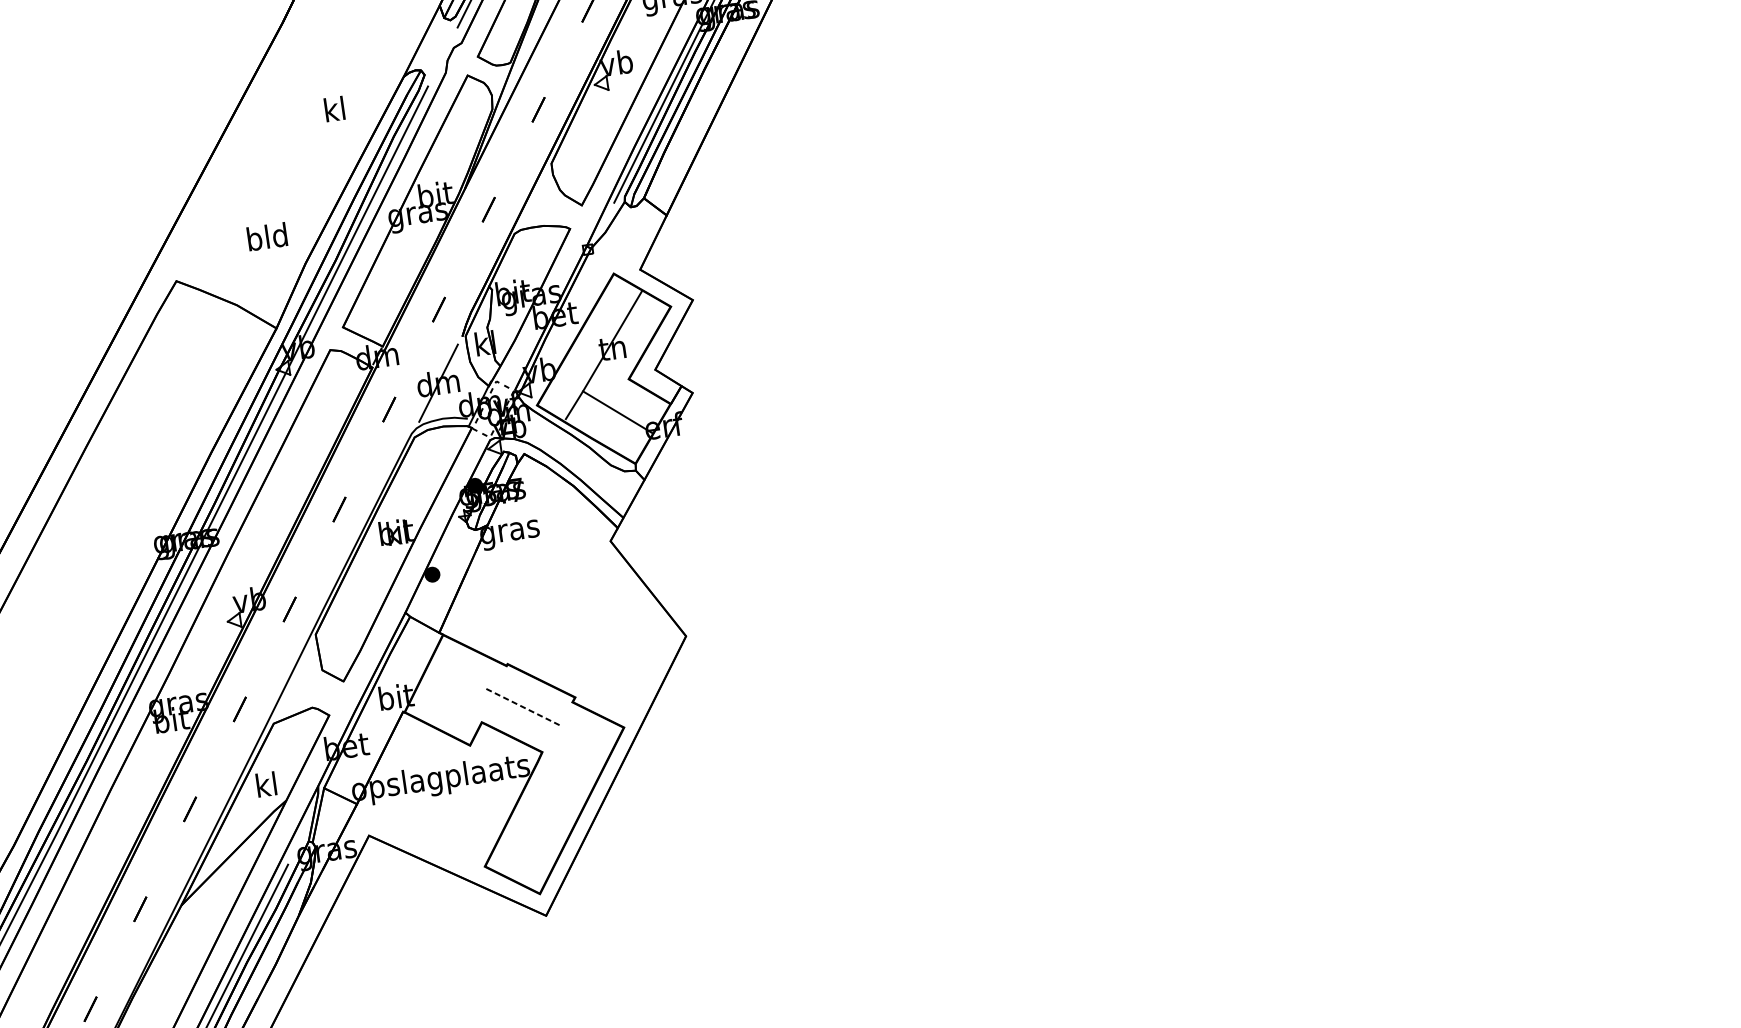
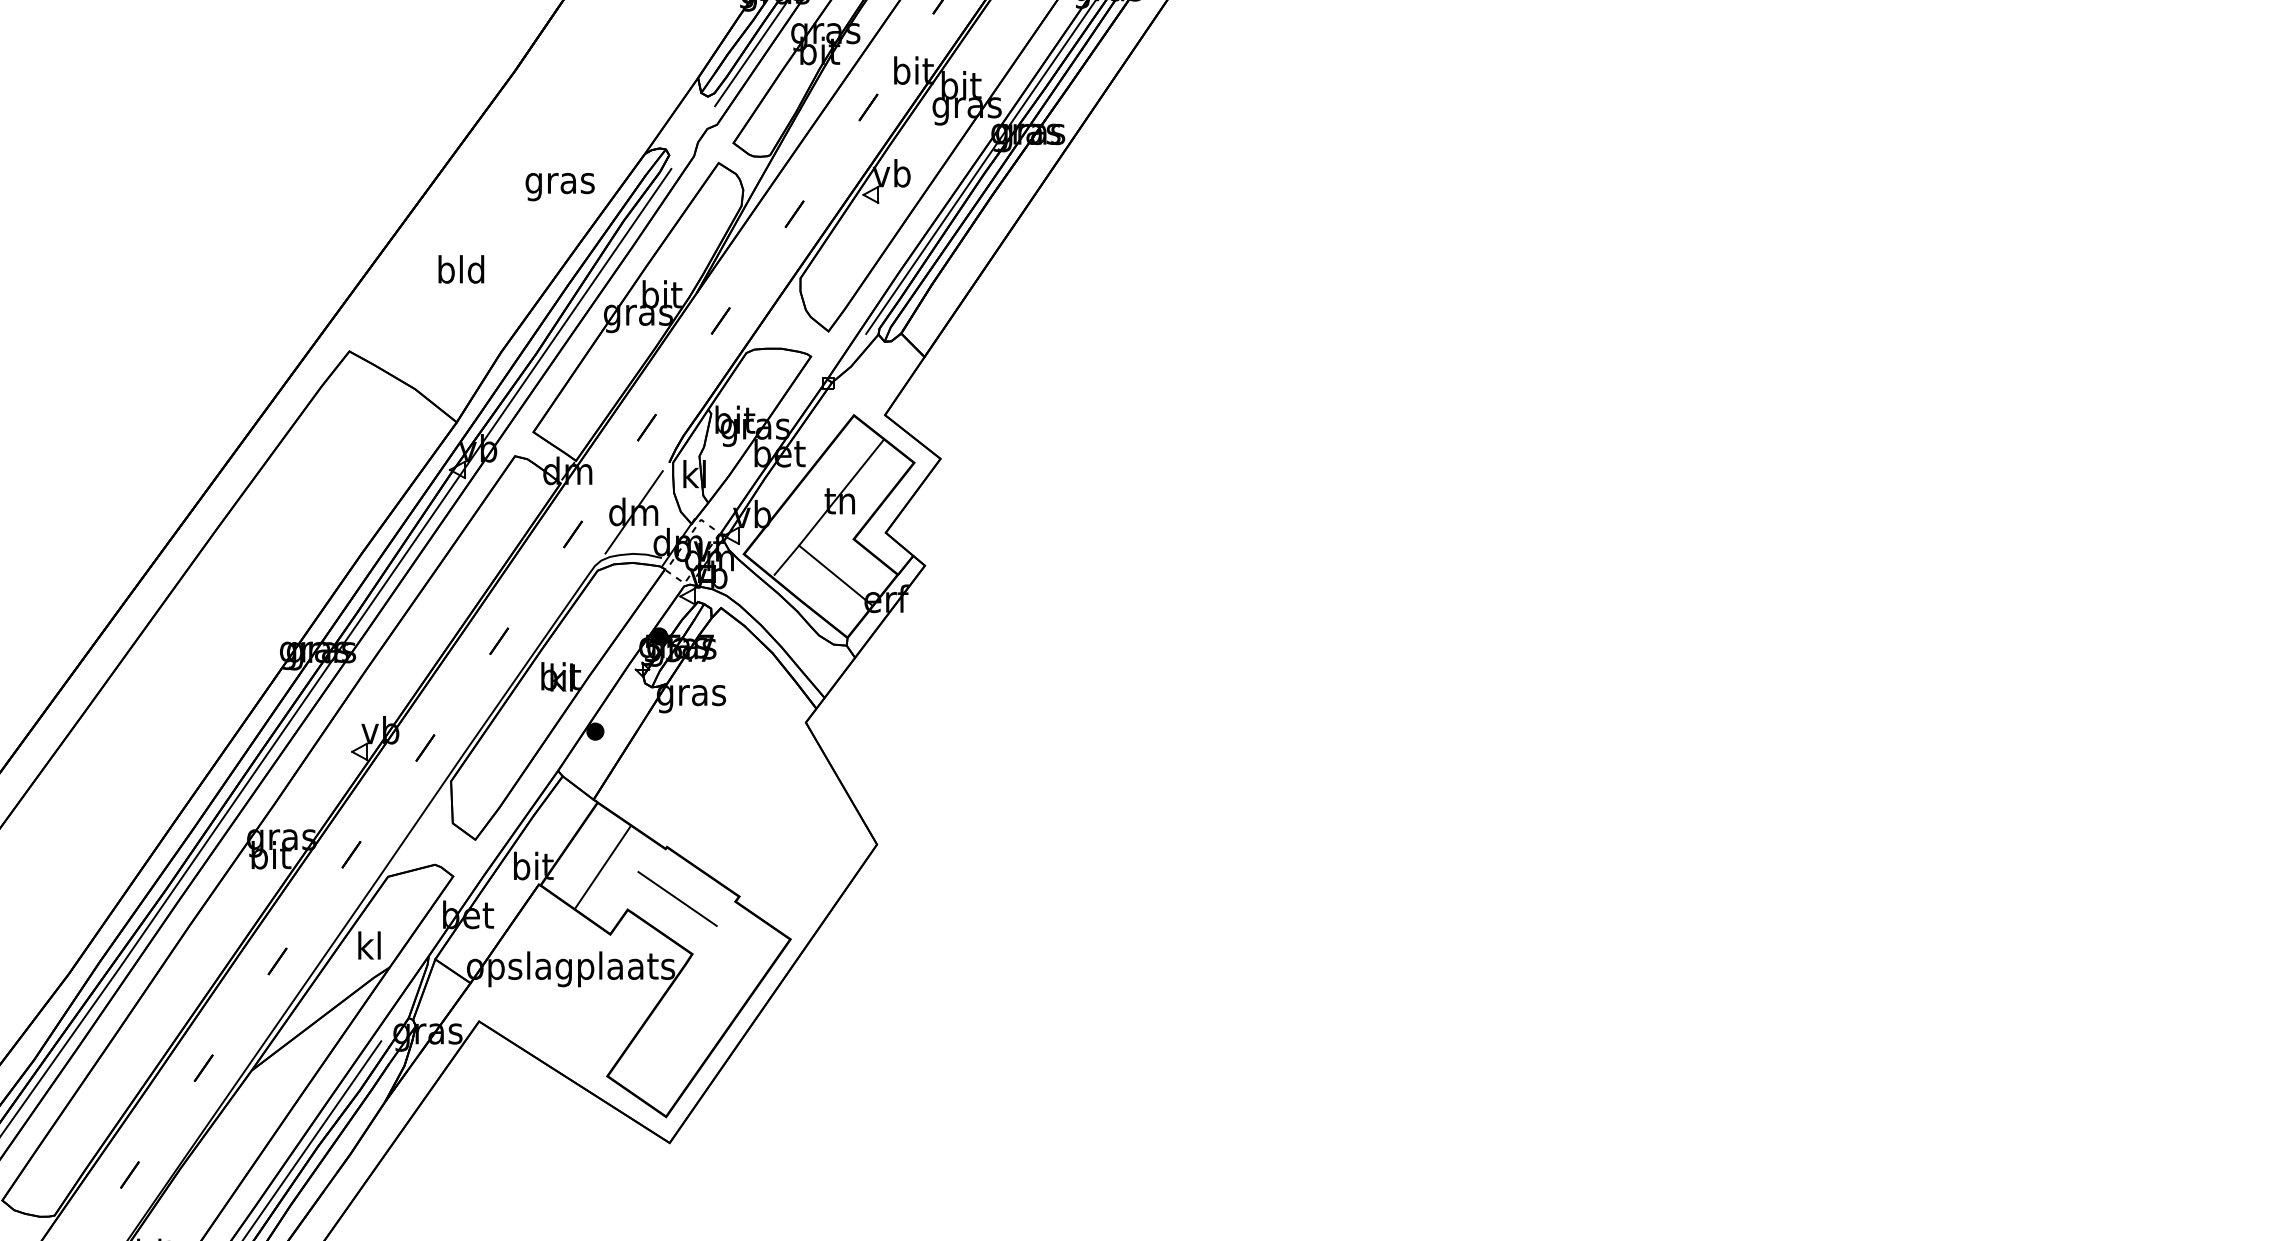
text: (334, 112) -> (559, 183), kl -> gras
text: (267, 236) -> (461, 269), moved
line: (455, 689) -> (602, 867), added
line: (522, 706) -> (677, 898), dashed -> solid

